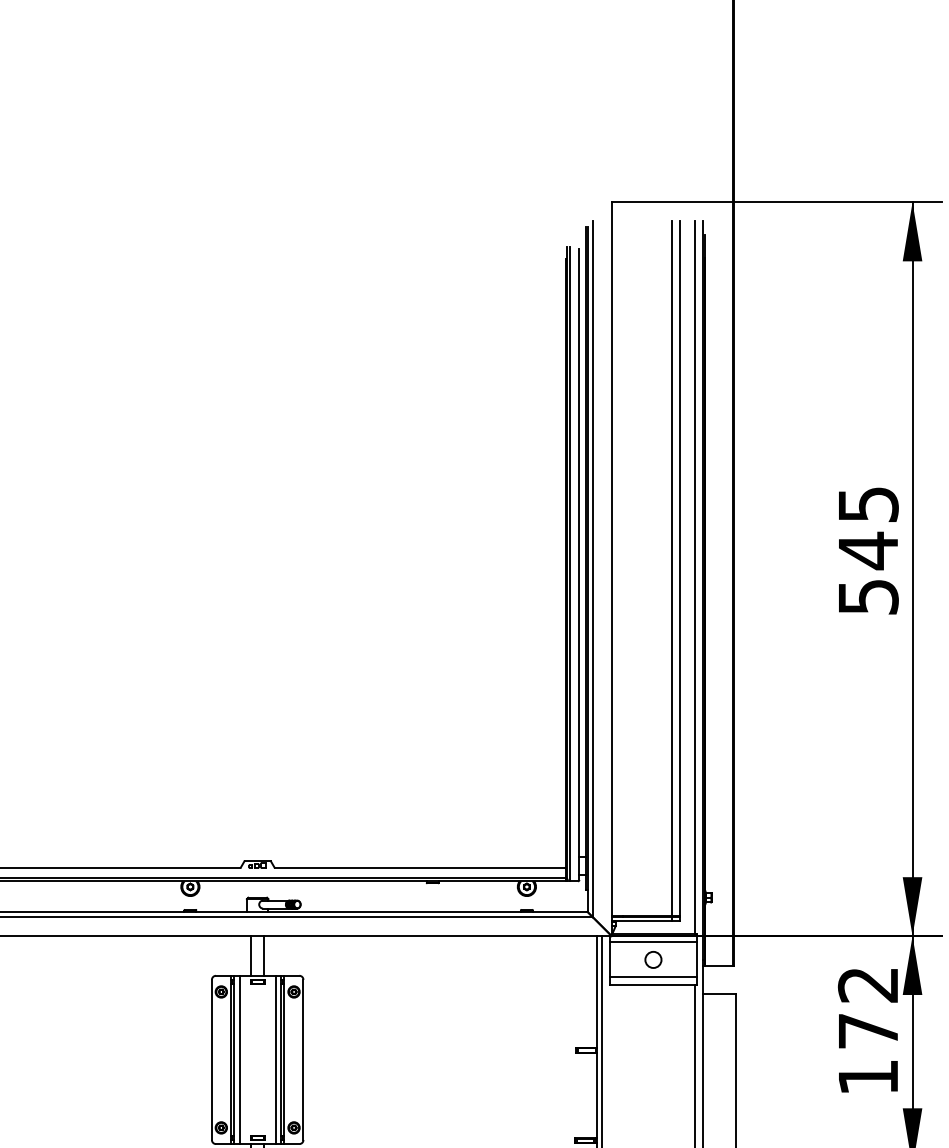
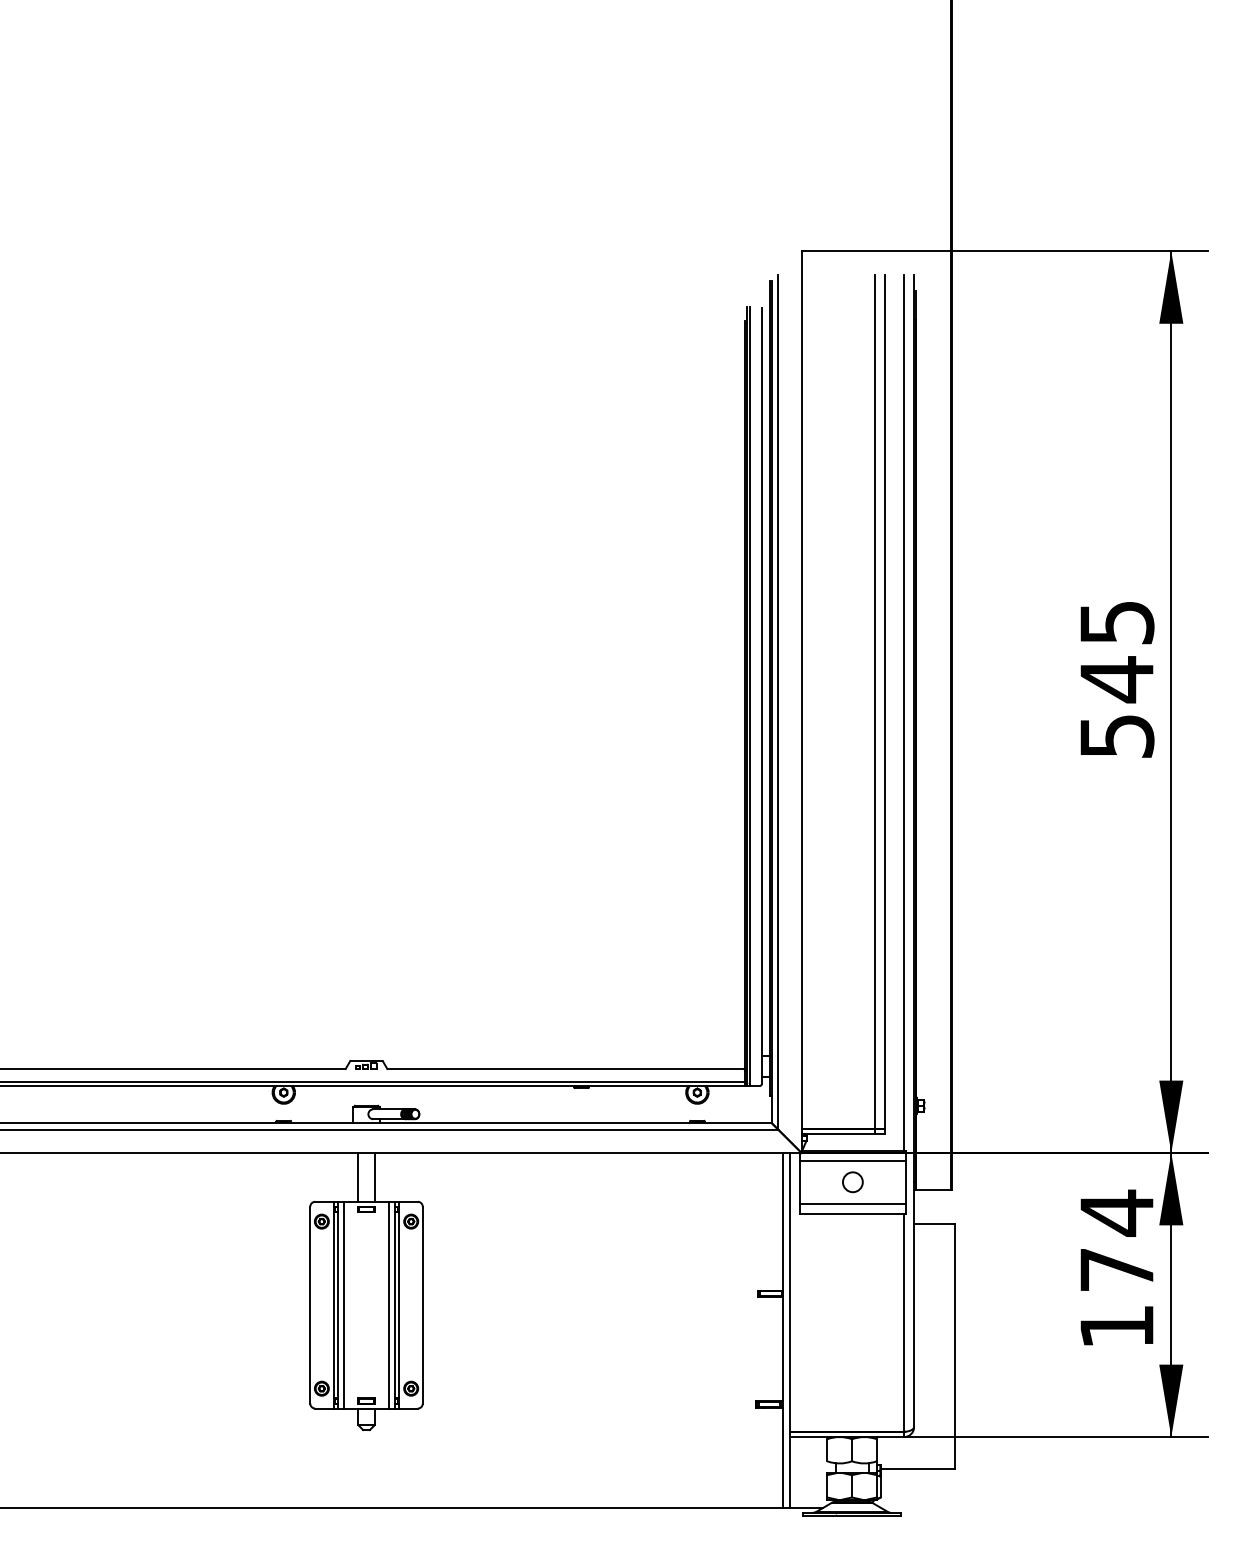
text: (867, 984) -> (1116, 1212), 172 -> 174

